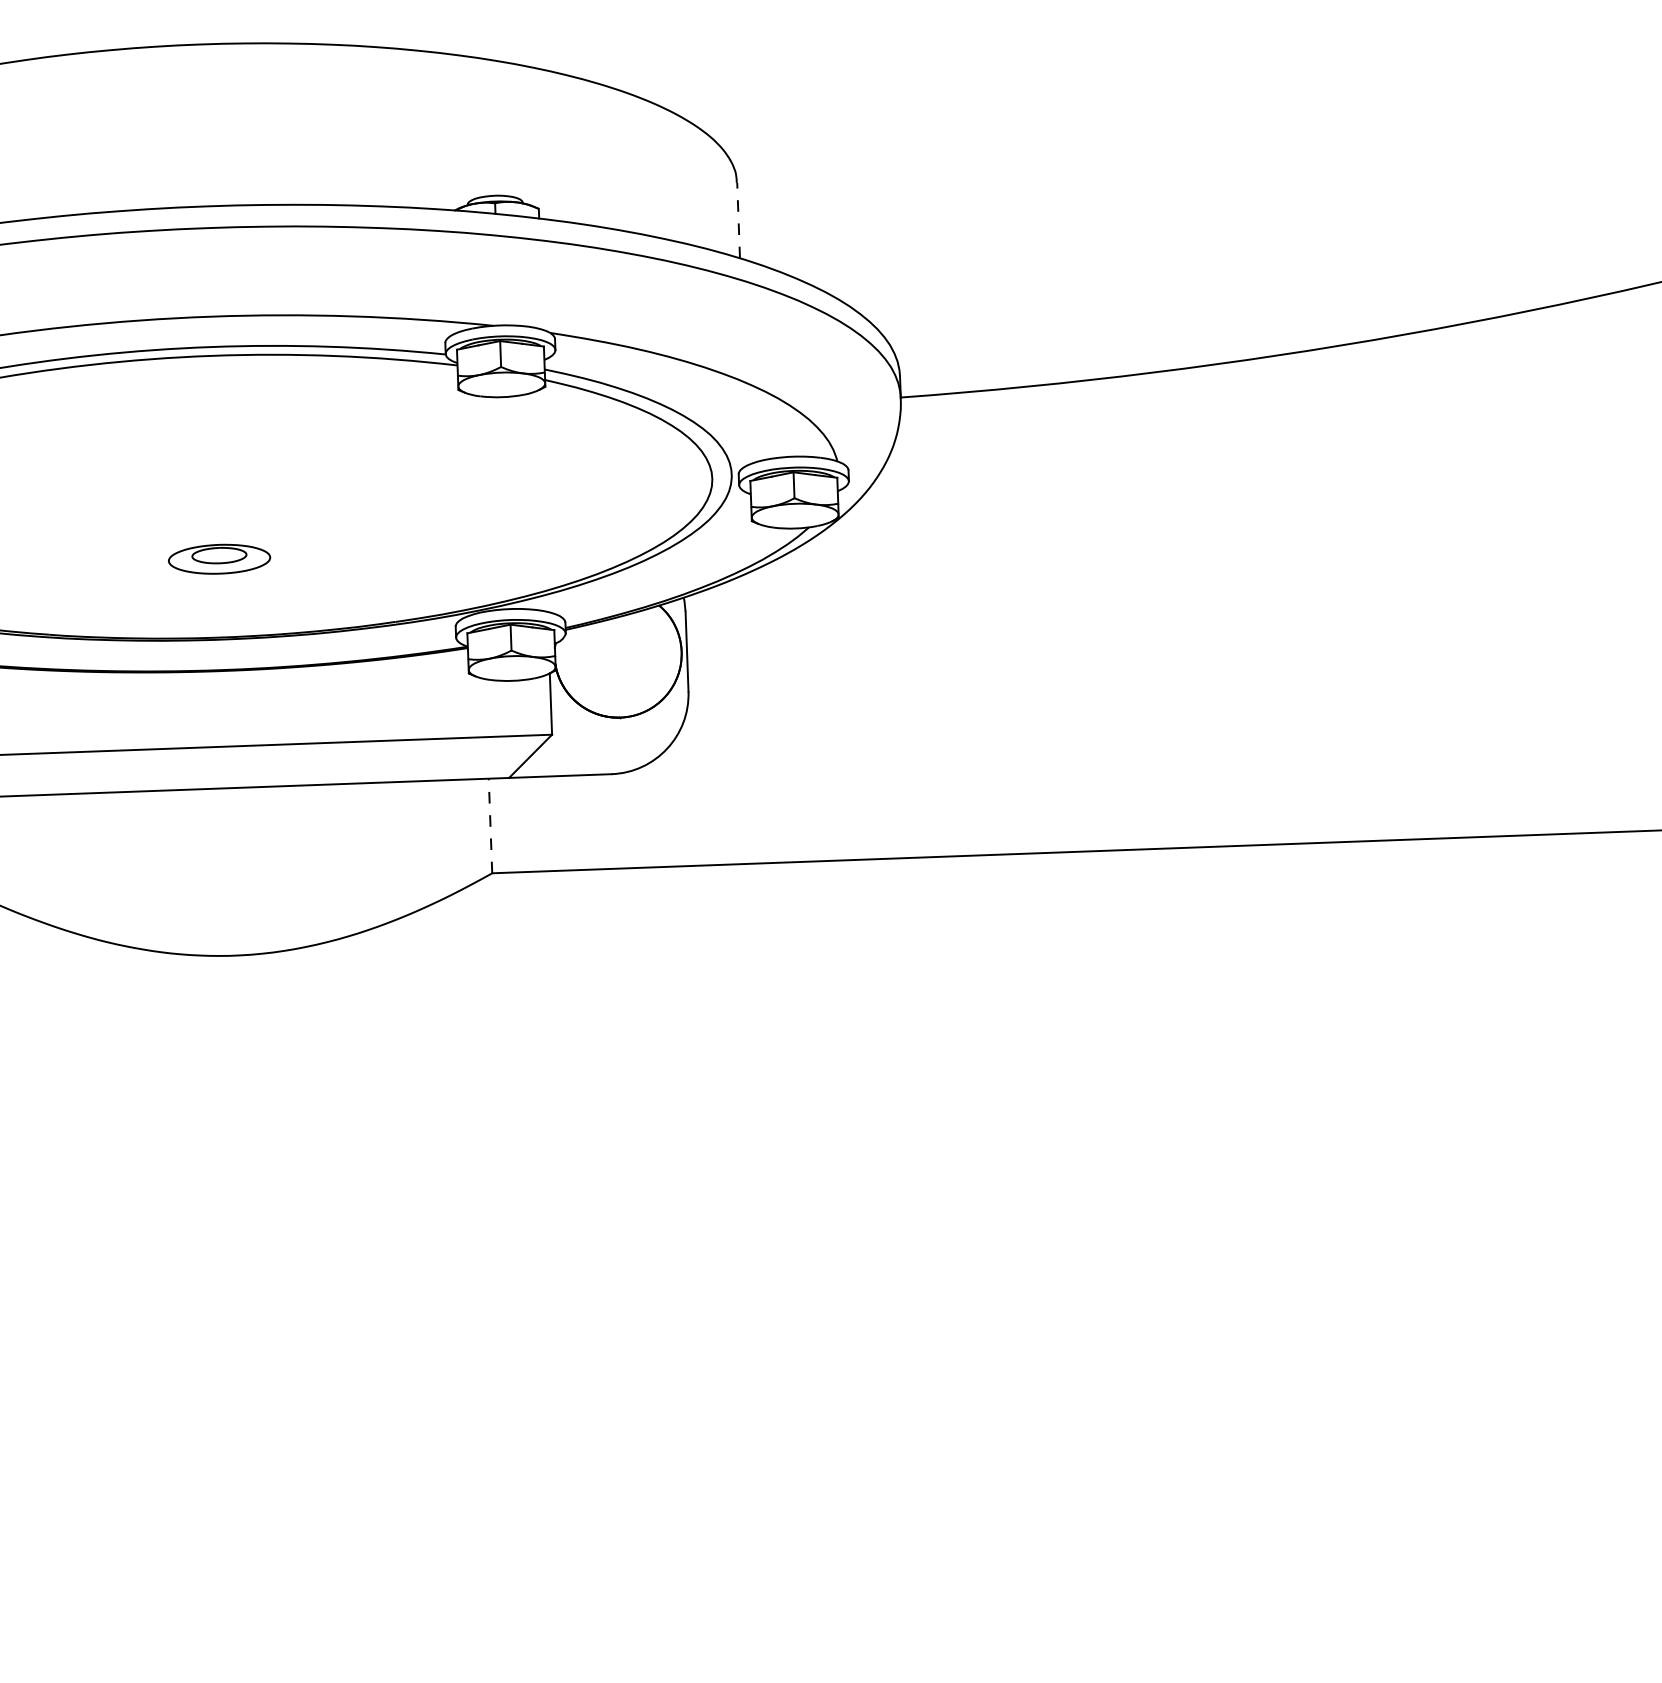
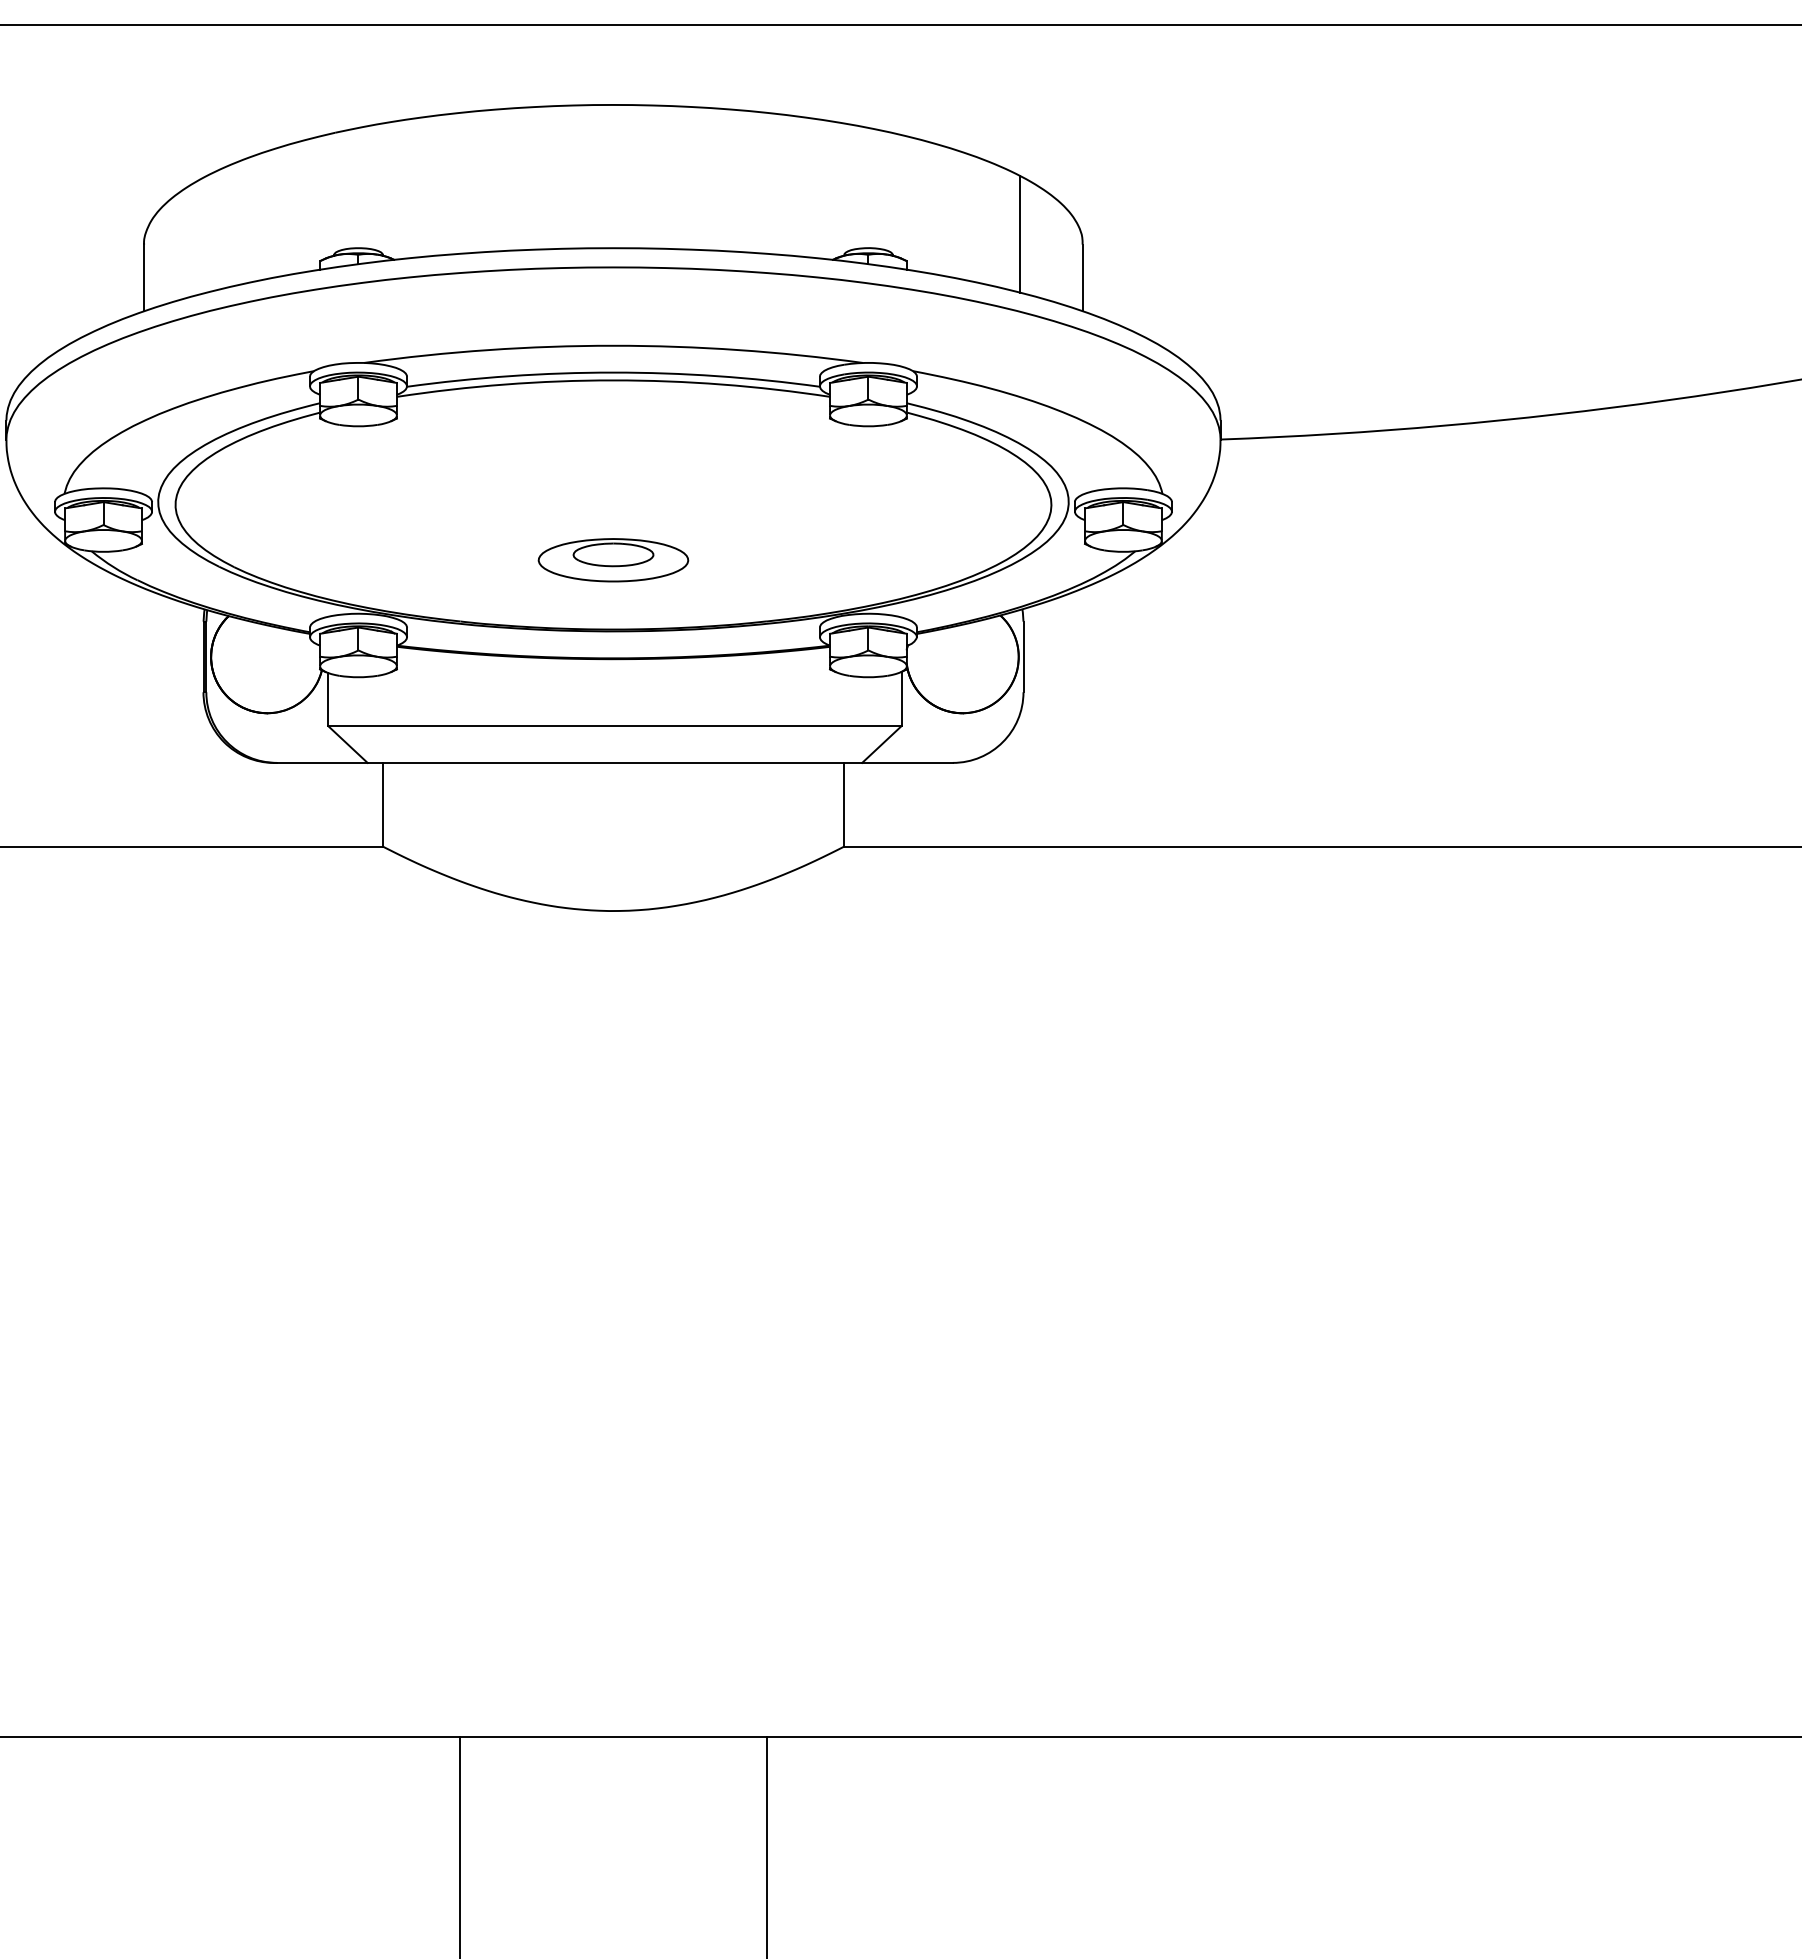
line: (666, 172) -> (1020, 233), added
line: (739, 220) -> (1083, 277), dashed -> solid
part: (219, 559) -> (613, 560), size x1.67
line: (490, 825) -> (844, 804), dashed -> solid

